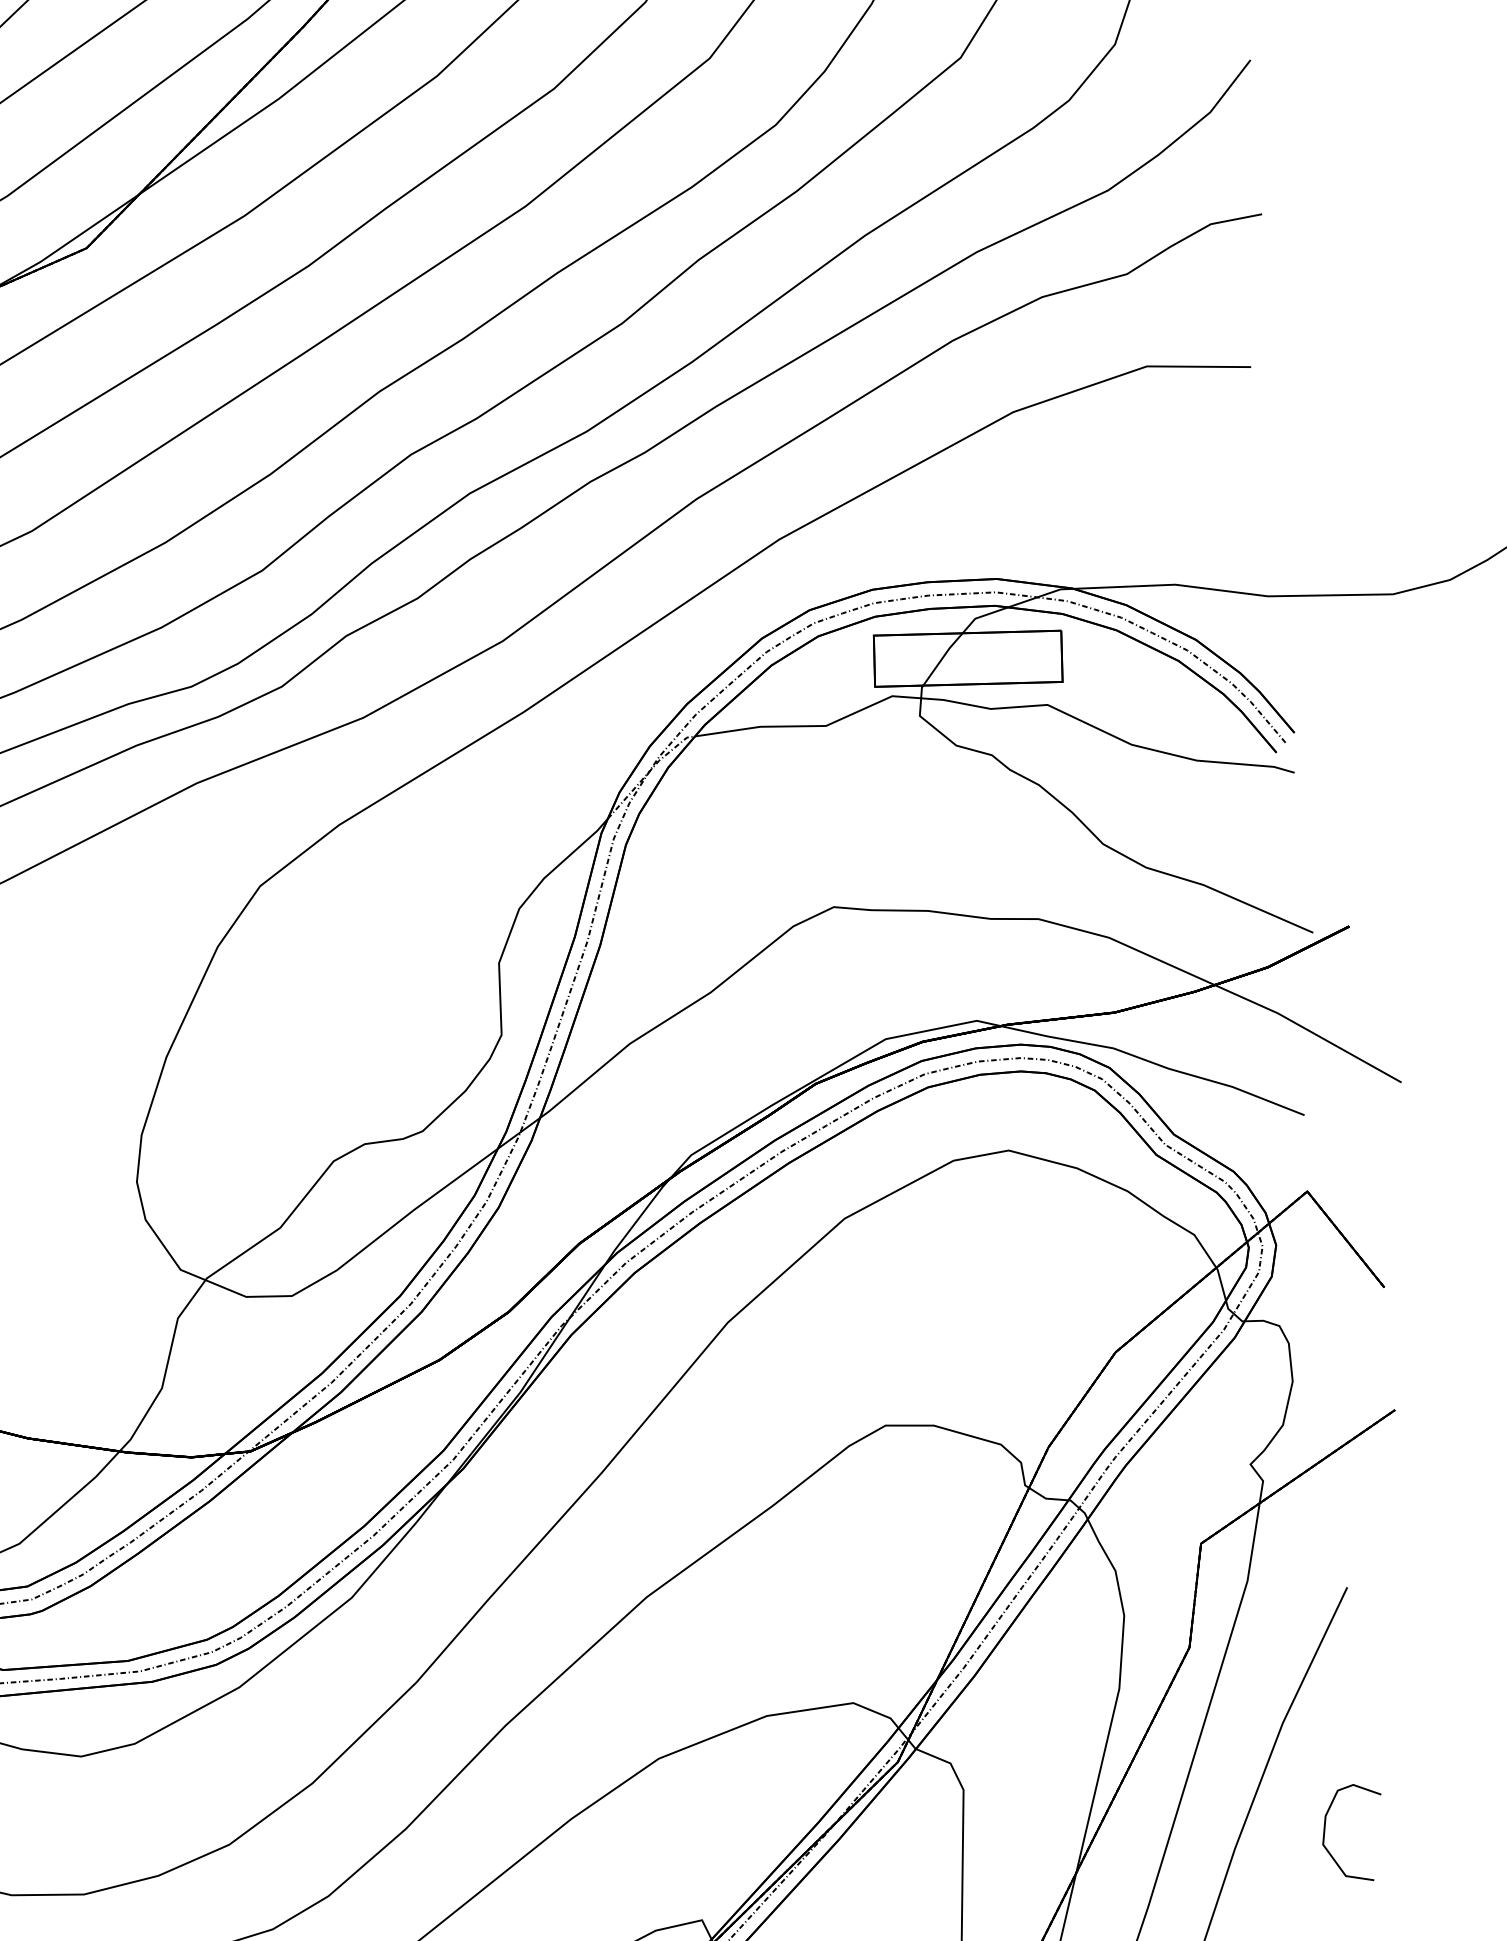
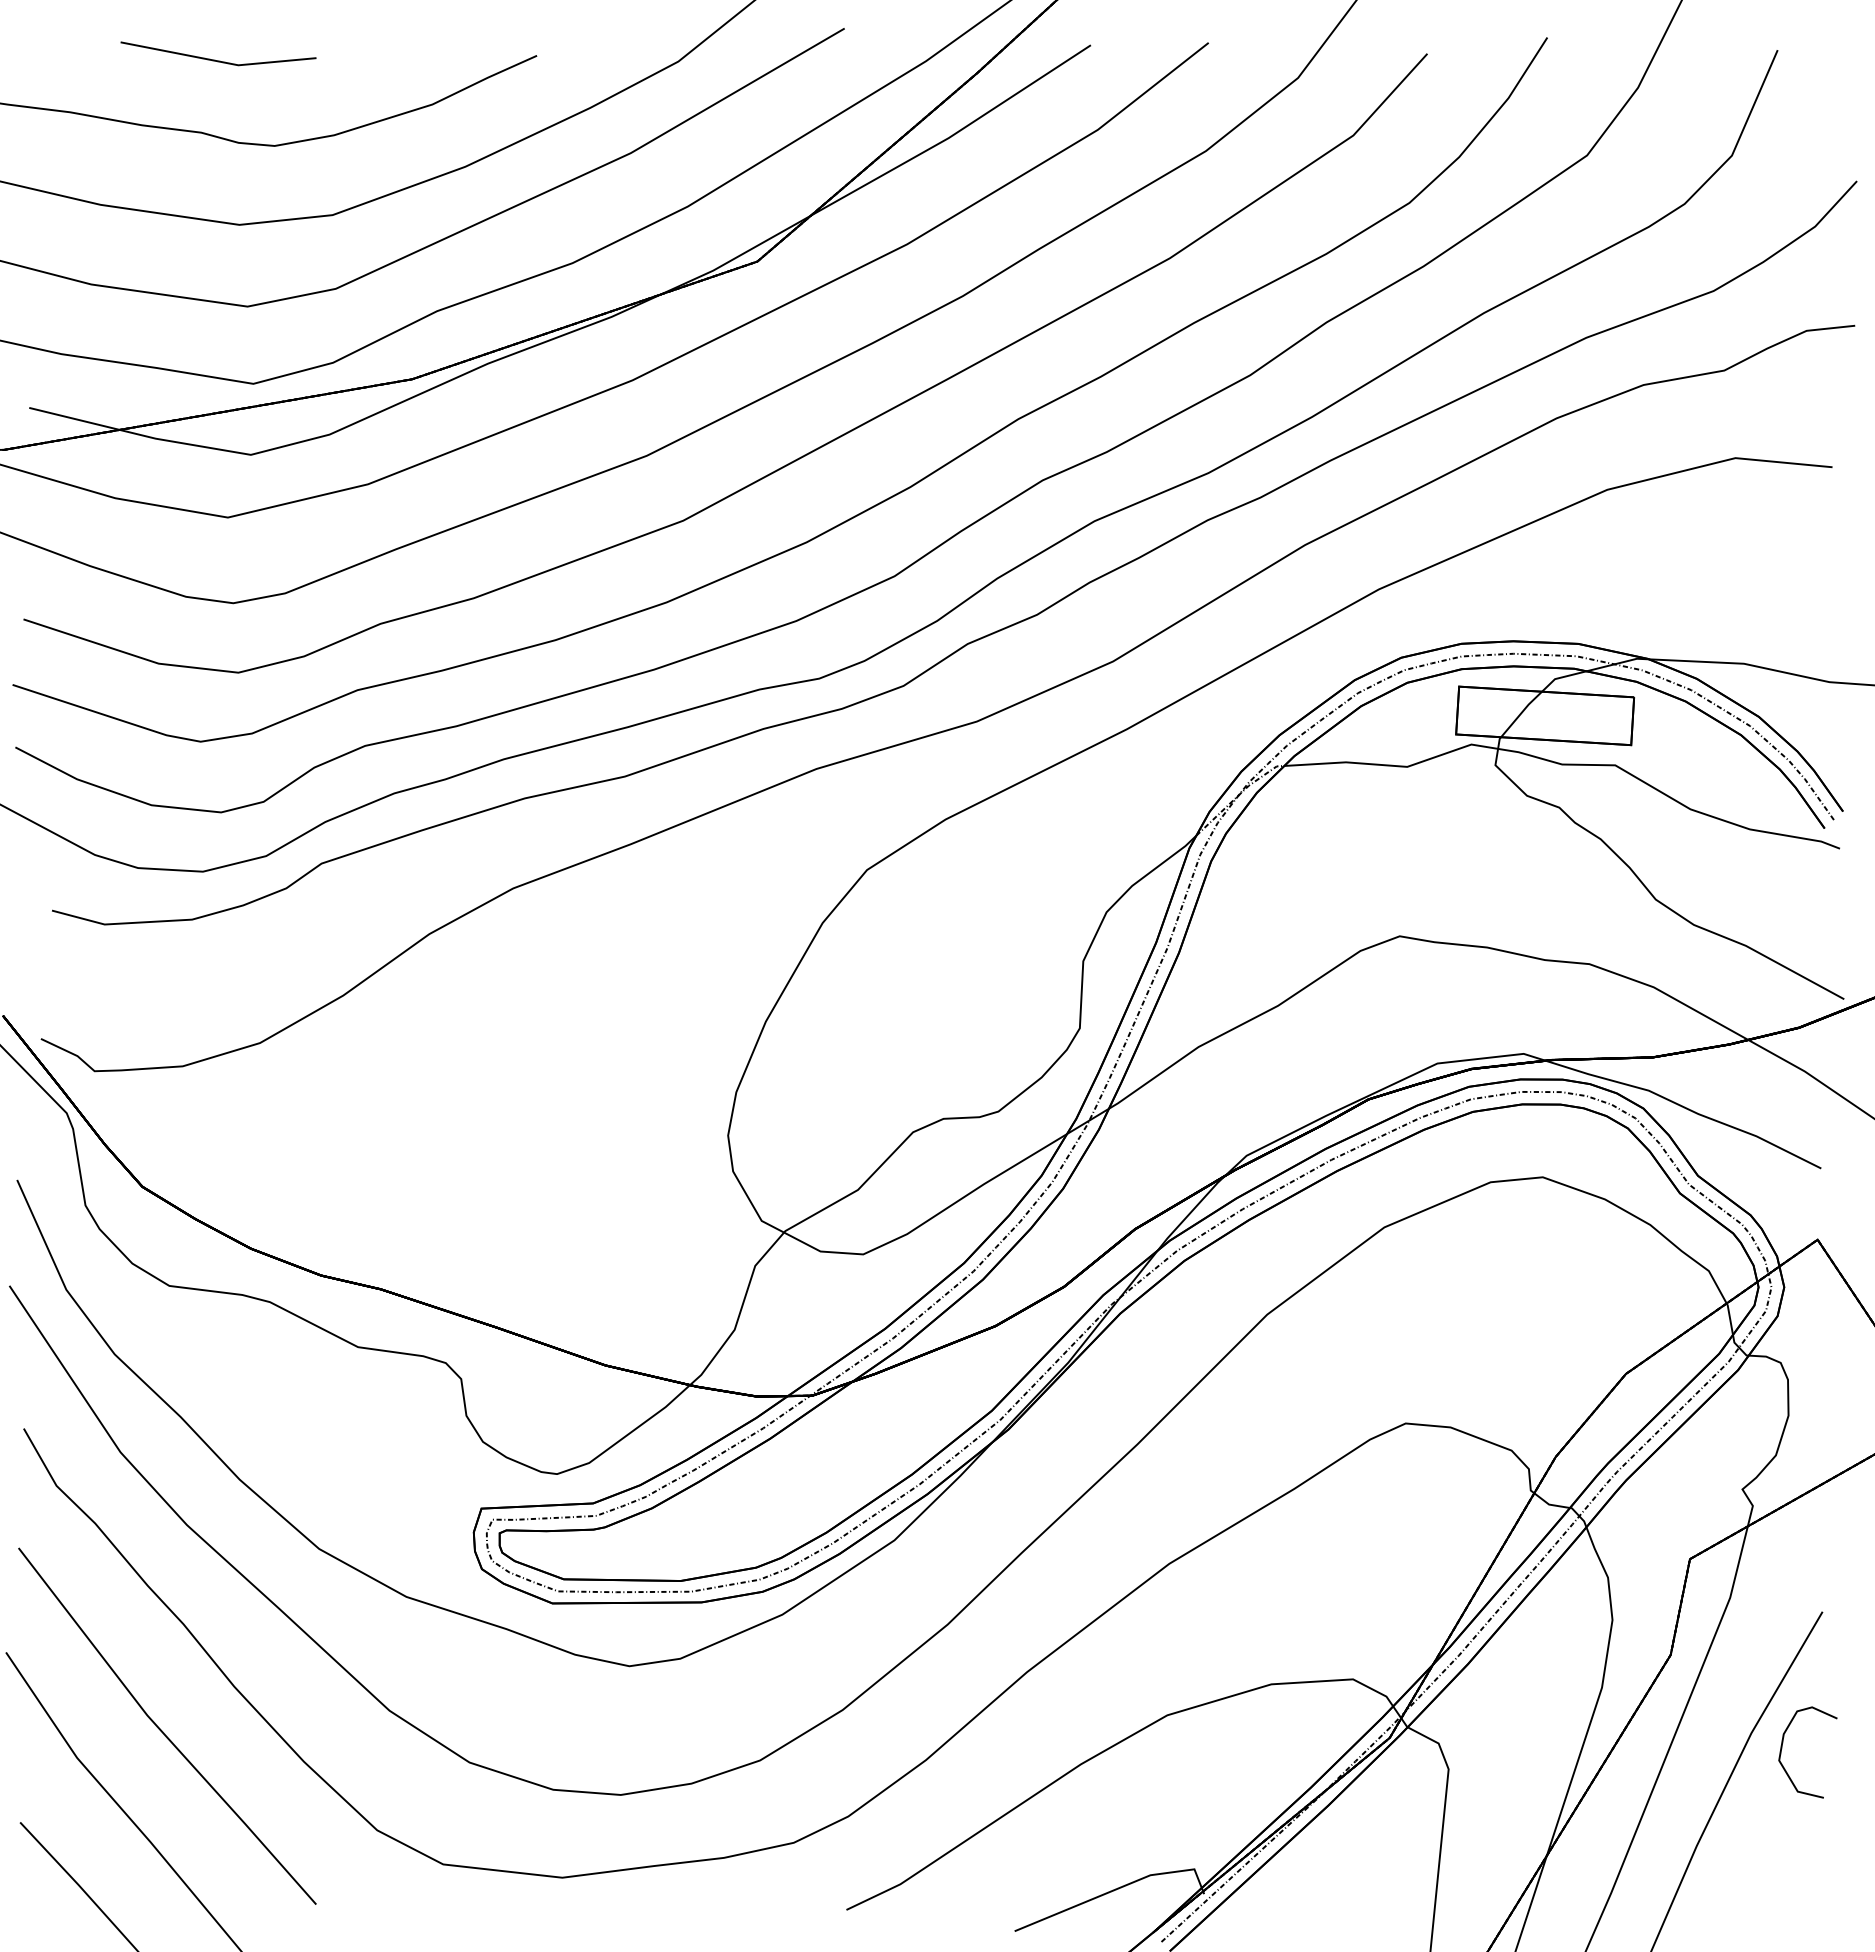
curve: (1325, 1831) -> (1782, 1748), moved

